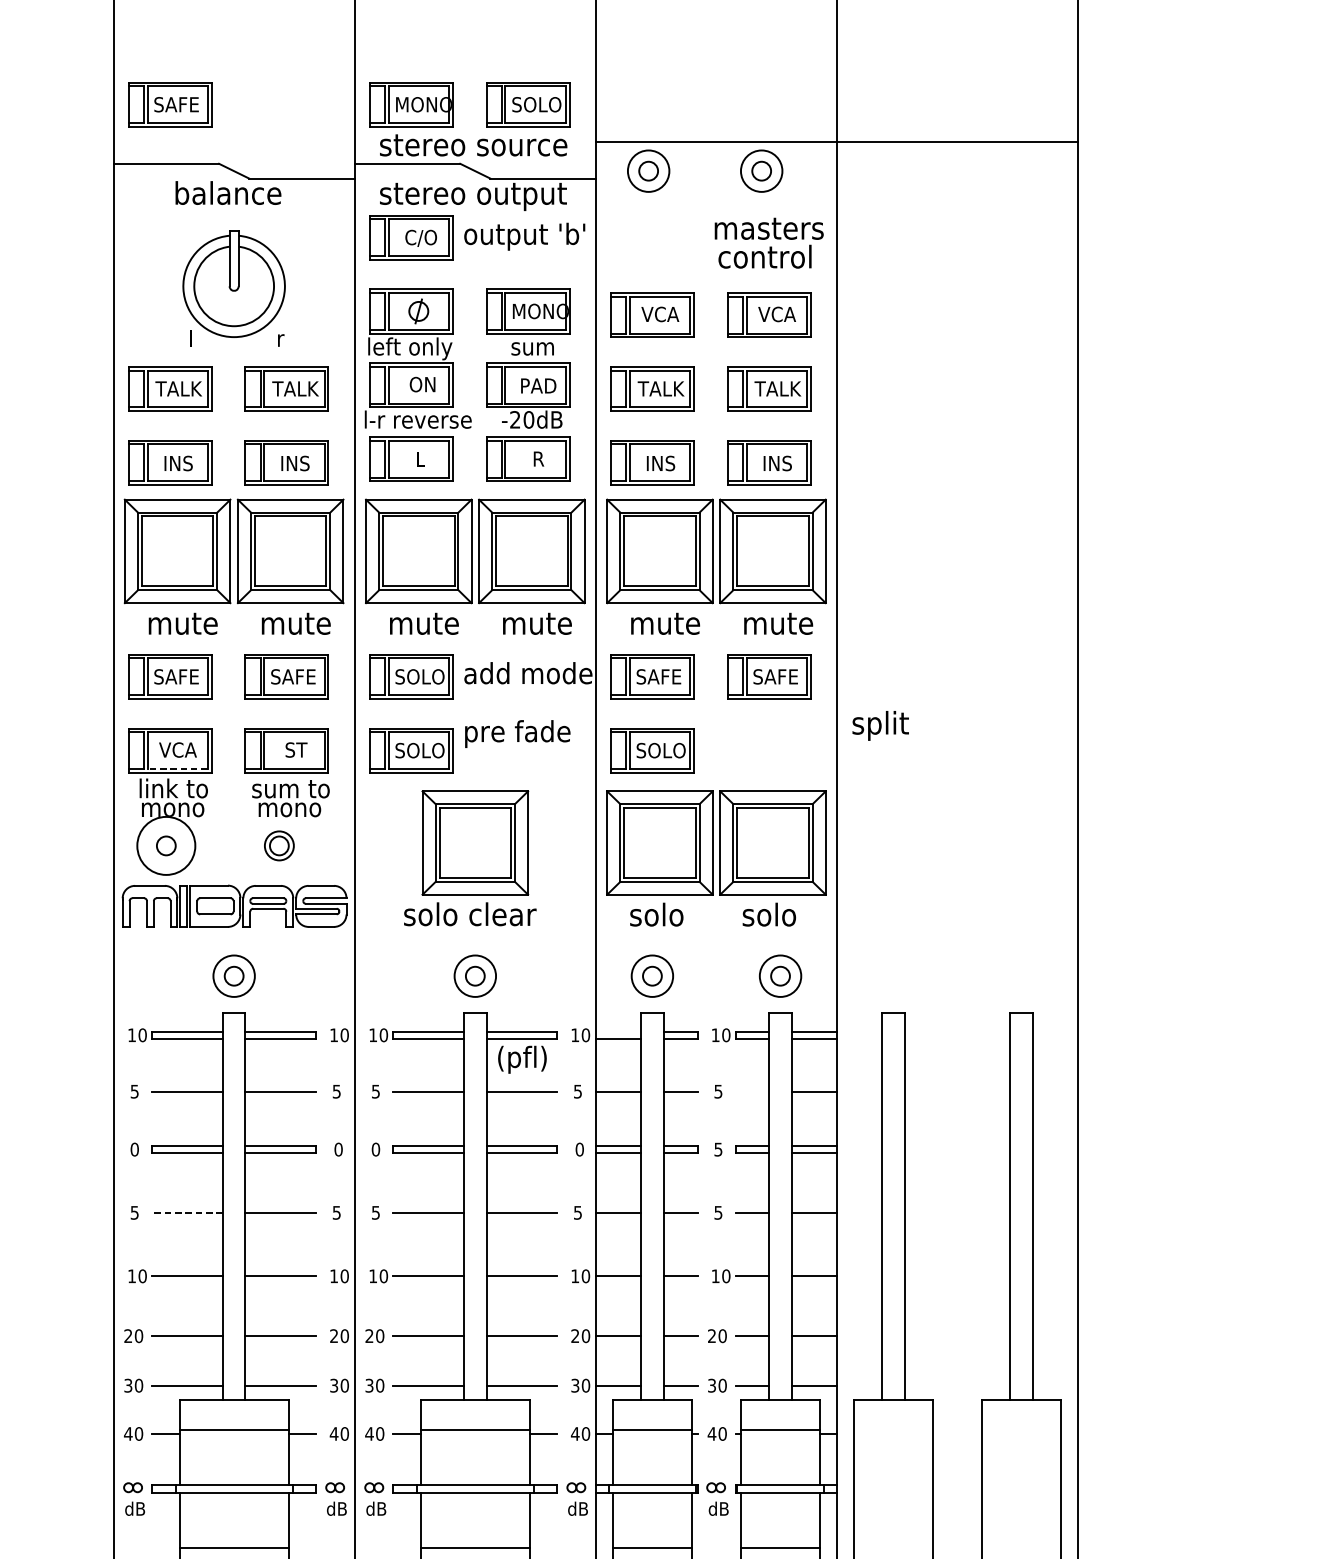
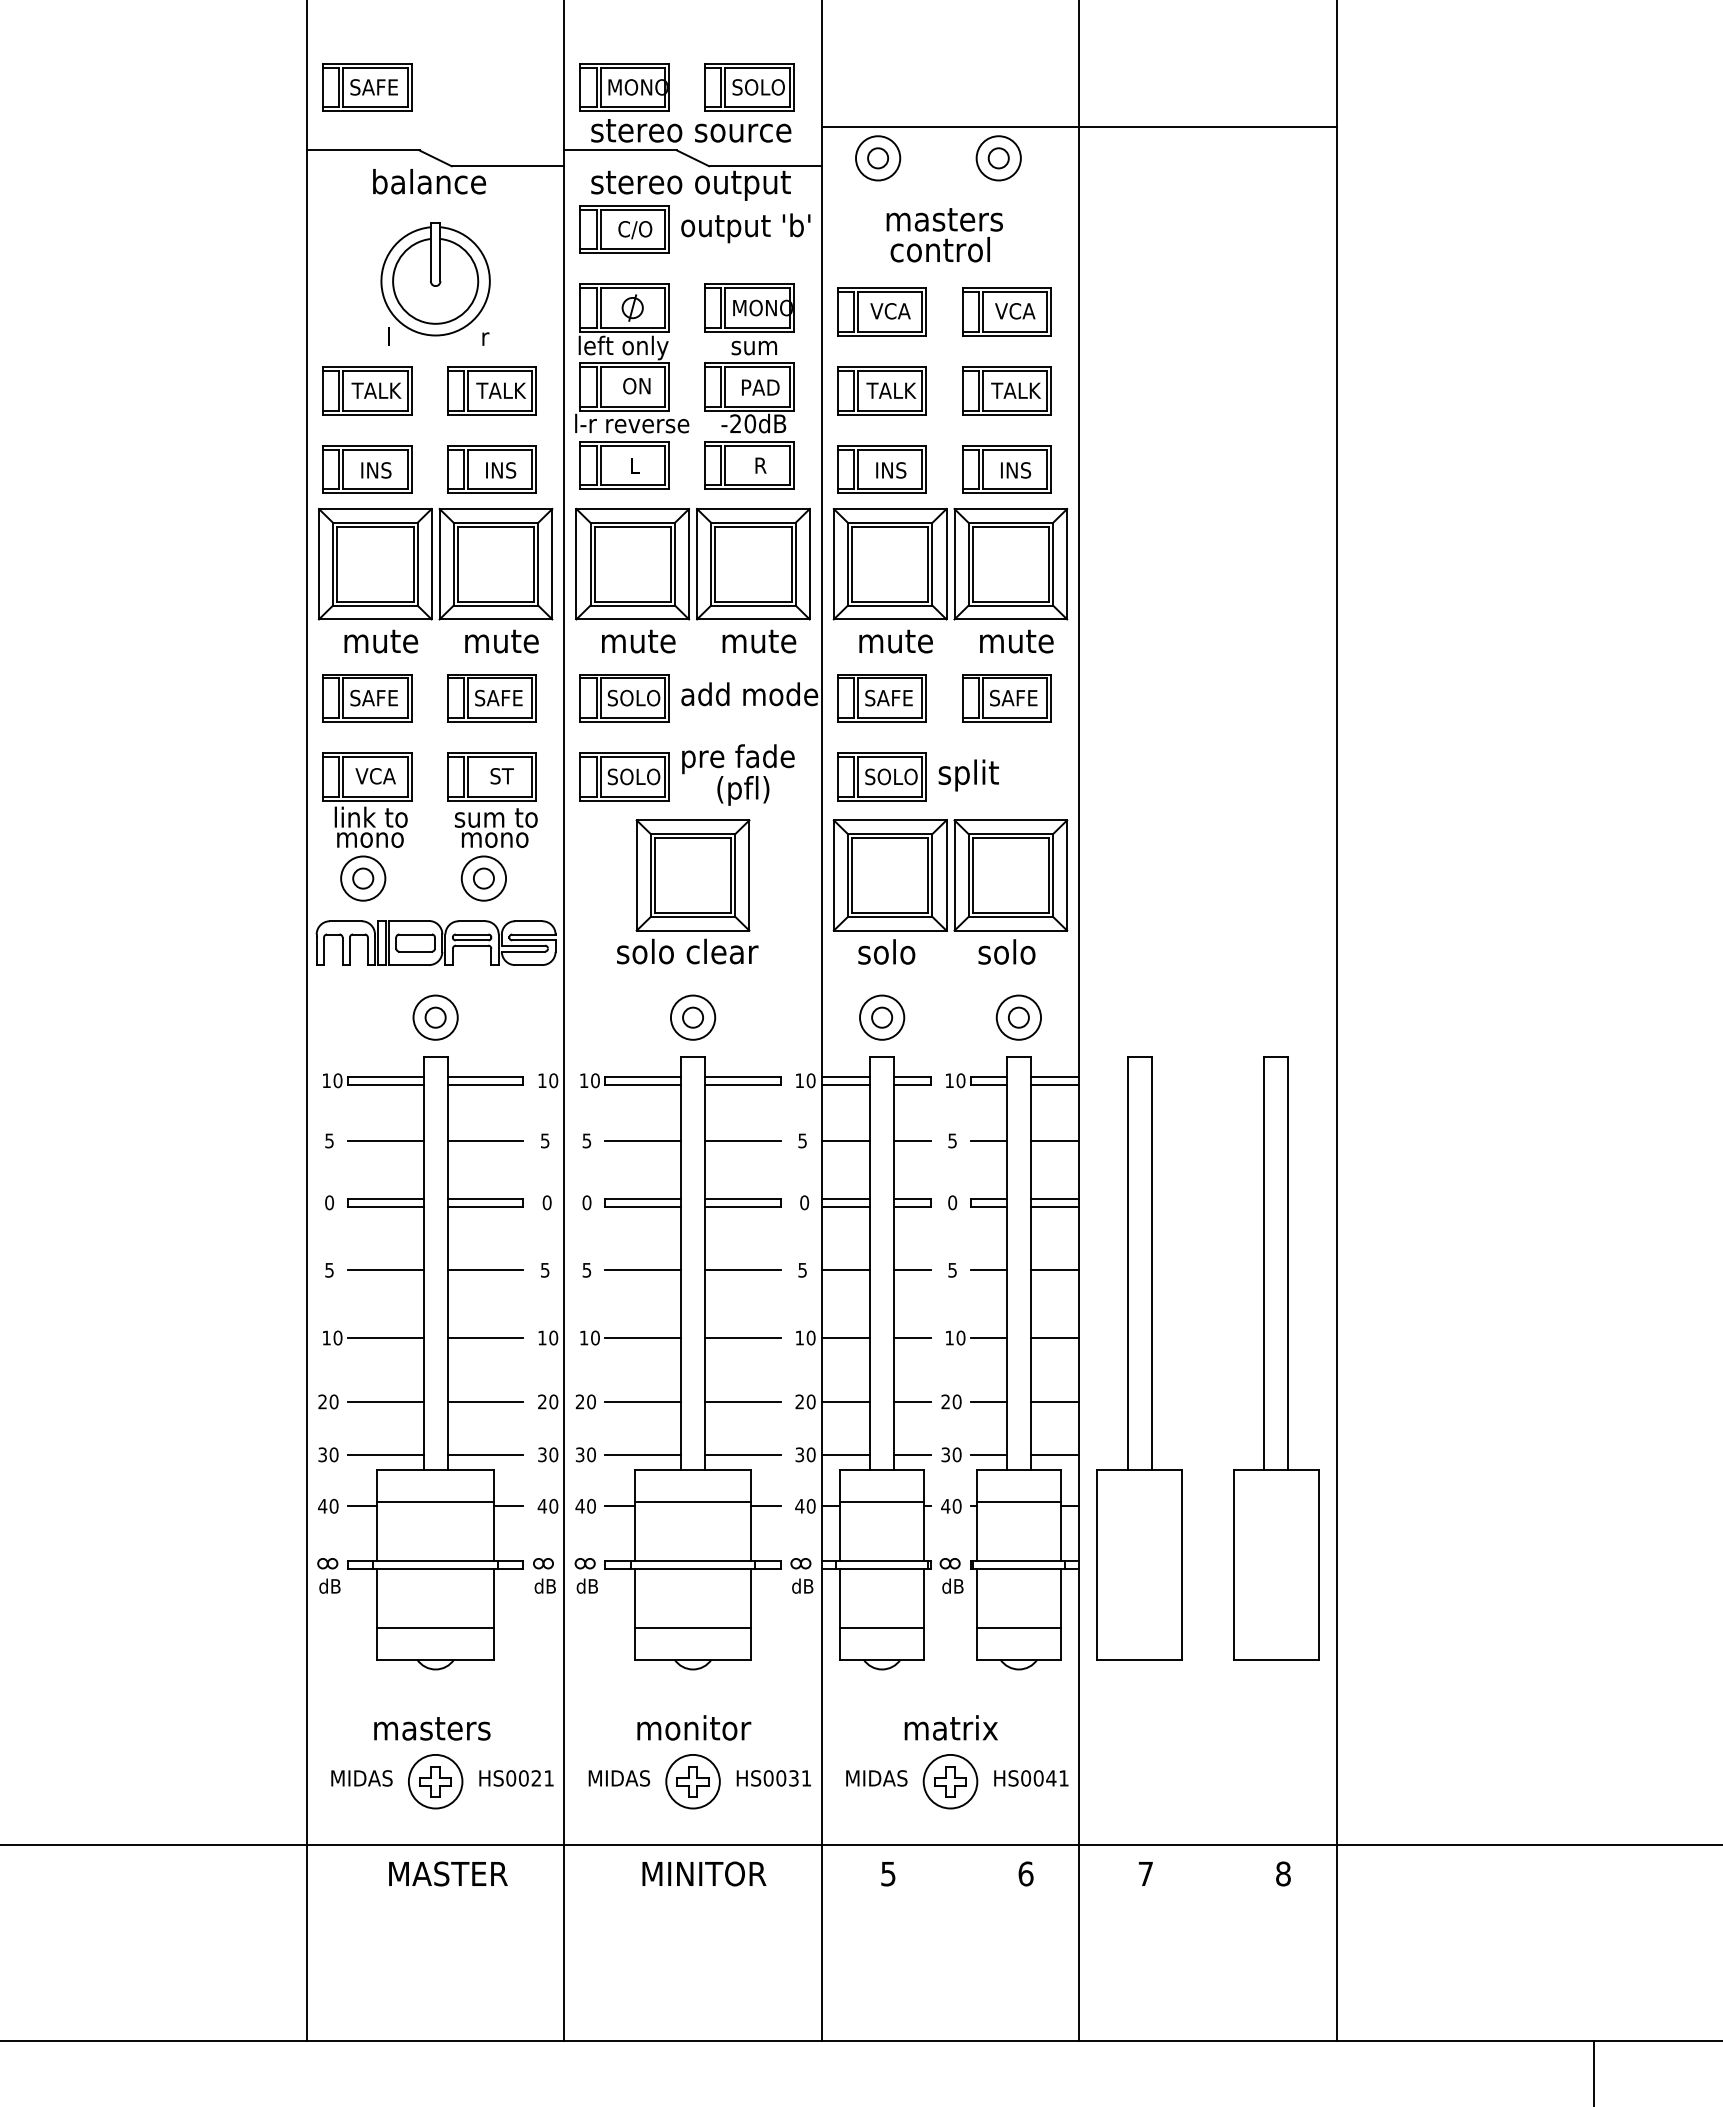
text: (768, 243) -> (944, 235), moved
text: (880, 725) -> (968, 775), moved
line: (176, 769) -> (374, 796), dashed -> solid
circle: (166, 845) -> (363, 878), size x0.71
circle: (278, 845) -> (483, 878), size x1.43
line: (618, 1031) -> (845, 1076), added
text: (522, 1059) -> (743, 790), moved
line: (752, 1092) -> (988, 1141), added
text: (718, 1149) -> (952, 1202), 5 -> 0
line: (187, 1213) -> (385, 1270), dashed -> solid

